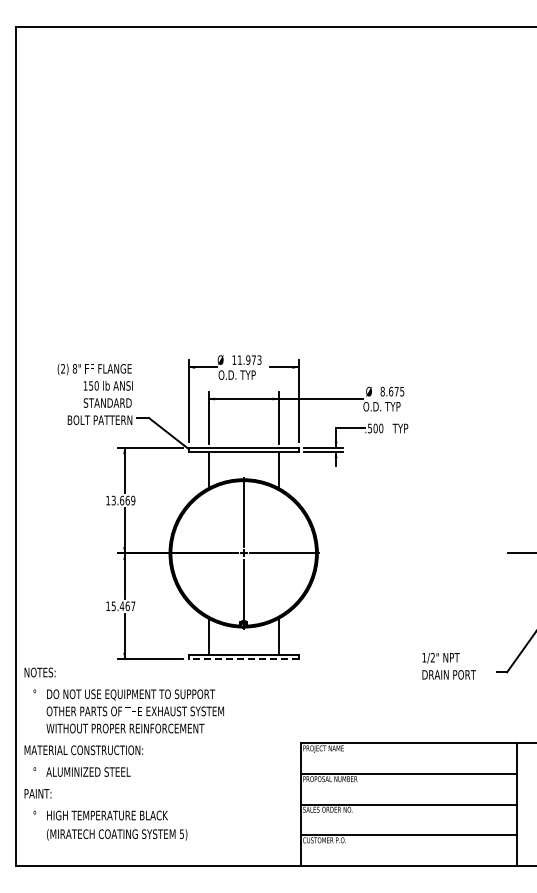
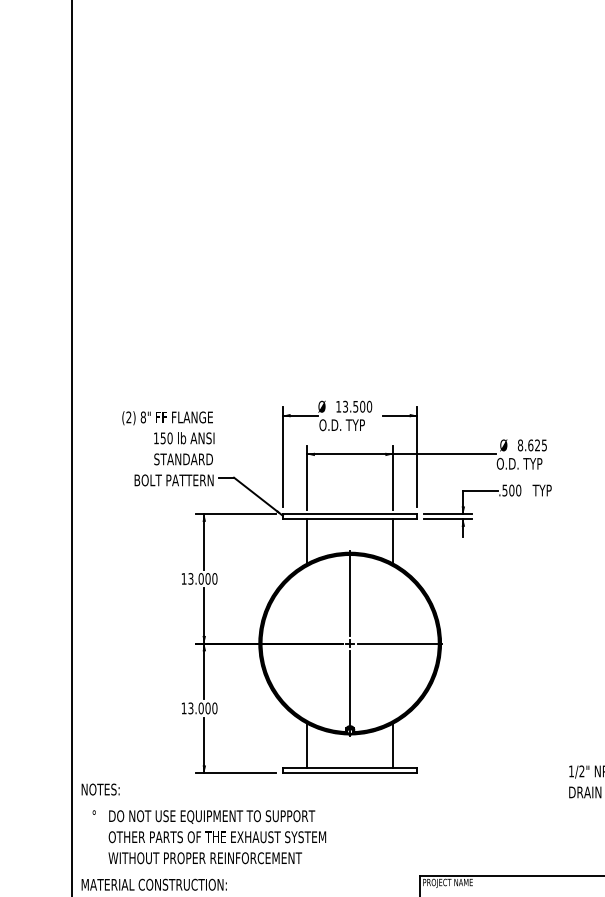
text: (249, 359) -> (357, 405), 11.973 -> 13.500
text: (396, 391) -> (537, 445), 8.675 -> 8.625
text: (127, 500) -> (207, 578), 13.669 -> 13.000
text: (123, 606) -> (202, 708), 15.467 -> 13.000
line: (243, 659) -> (349, 773), dashed -> solid

